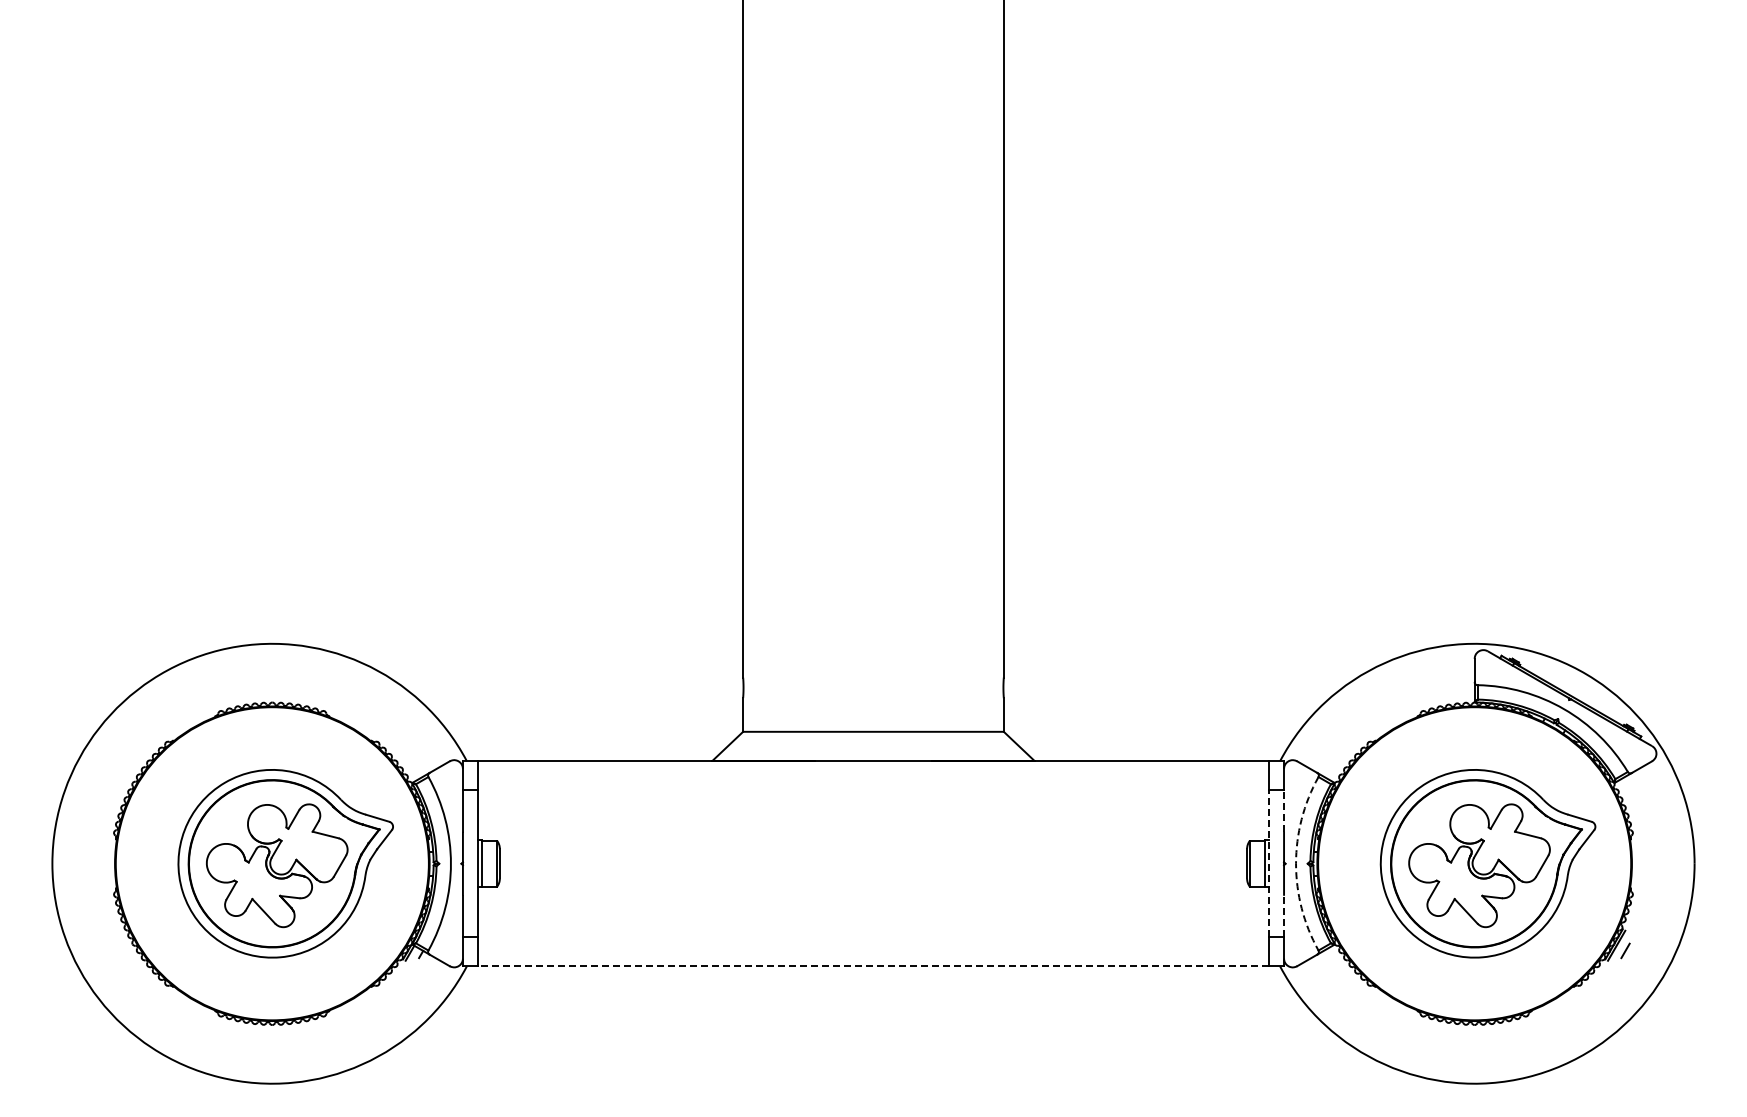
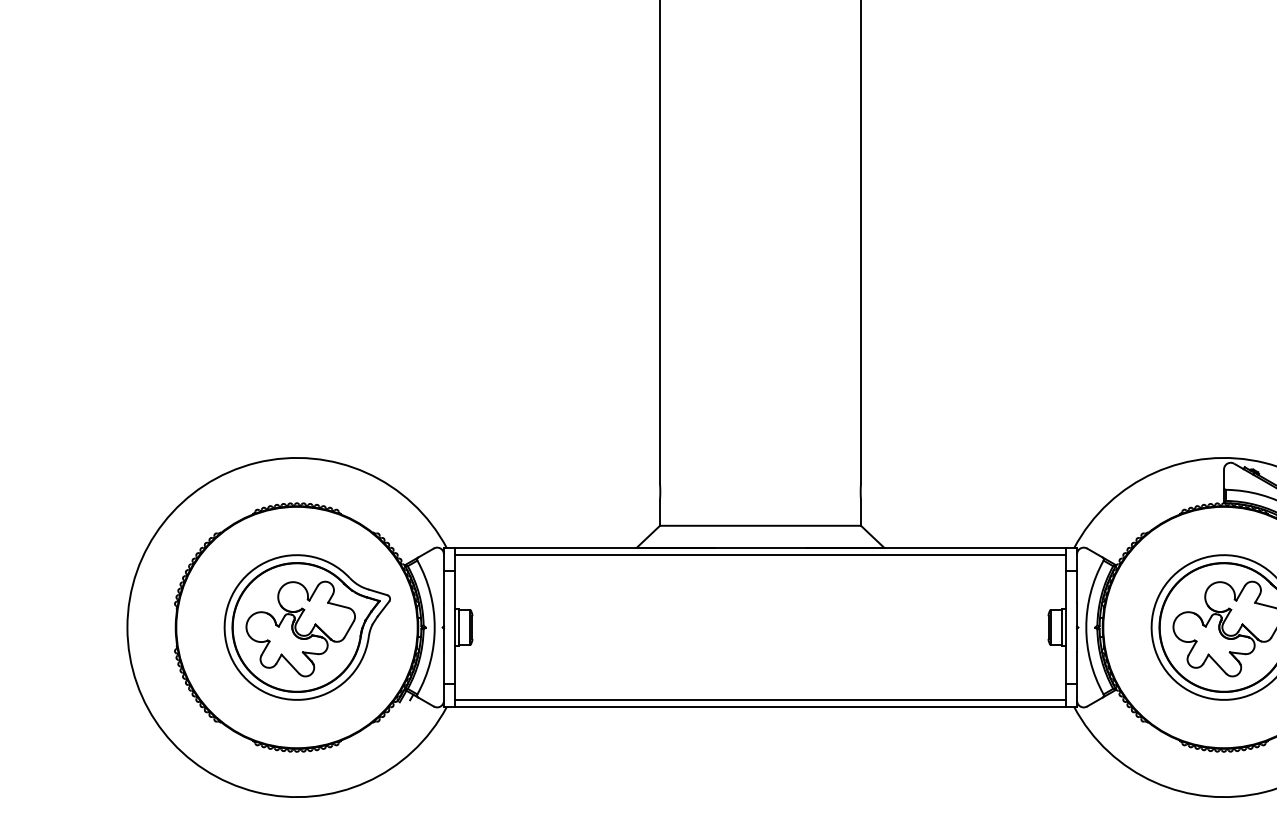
line: (873, 769) -> (760, 554), added
line: (1284, 811) -> (1077, 587), dashed -> solid
line: (1269, 863) -> (1065, 627), dashed -> solid
arc: (1296, 863) -> (1086, 627), dashed -> solid
line: (1284, 916) -> (1077, 668), dashed -> solid
line: (873, 957) -> (760, 699), added
line: (873, 966) -> (760, 706), dashed -> solid

